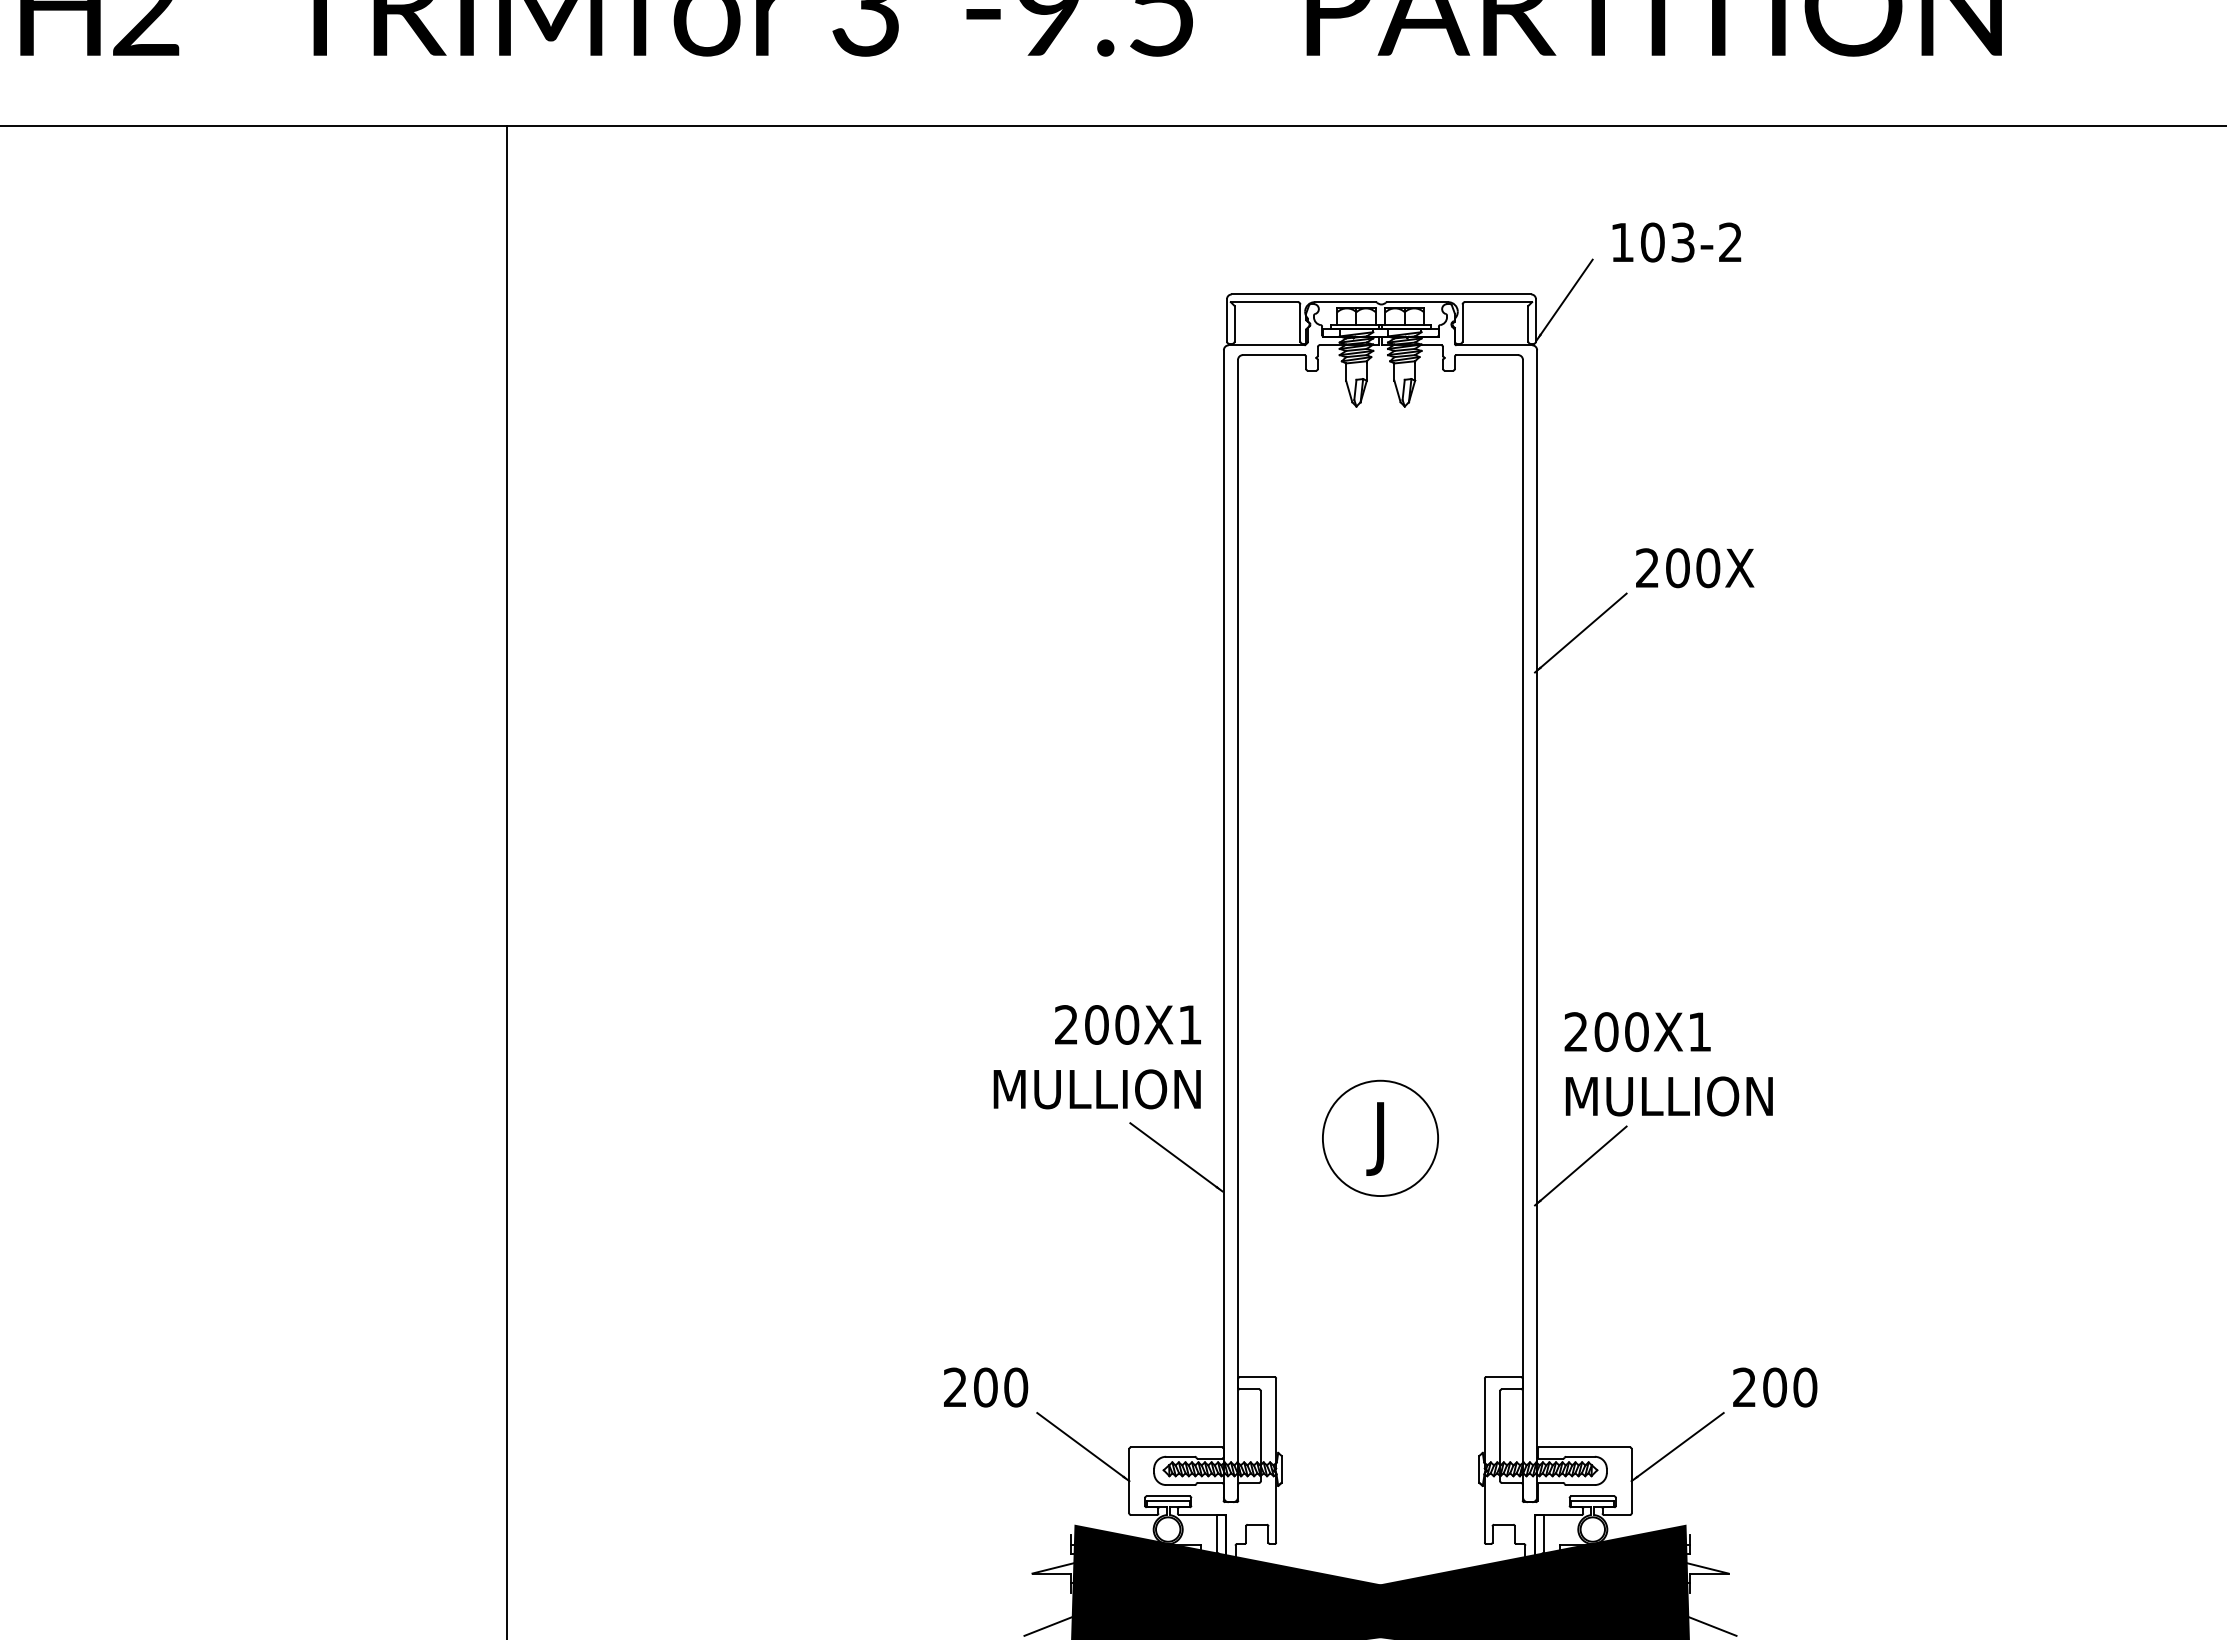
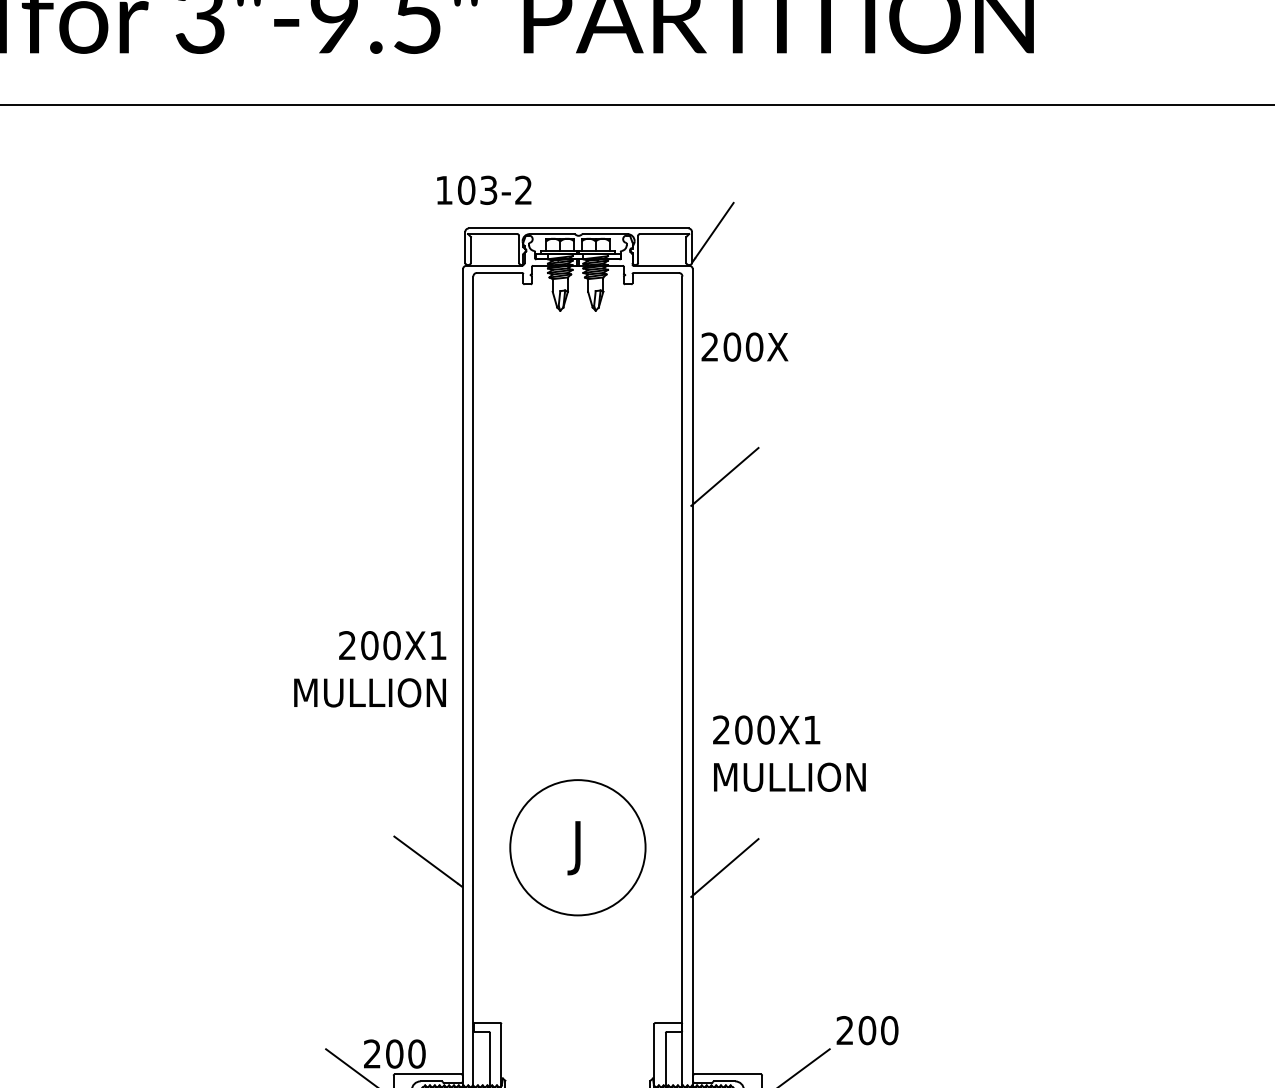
text: (1676, 242) -> (483, 190), moved
text: (1695, 568) -> (745, 347), moved
text: (1096, 1057) -> (369, 669), moved
text: (1668, 1064) -> (789, 753), moved
circle: (1380, 1138) -> (577, 847), size x1.6
text: (986, 1387) -> (395, 1054), moved

